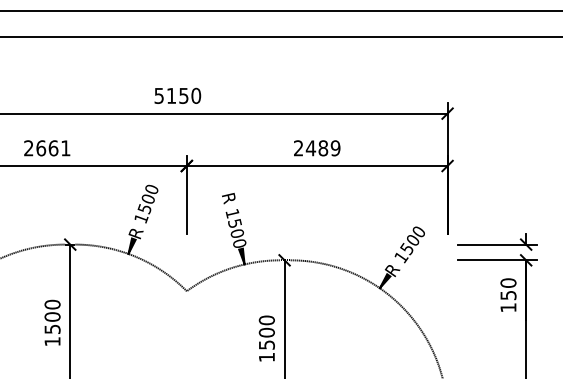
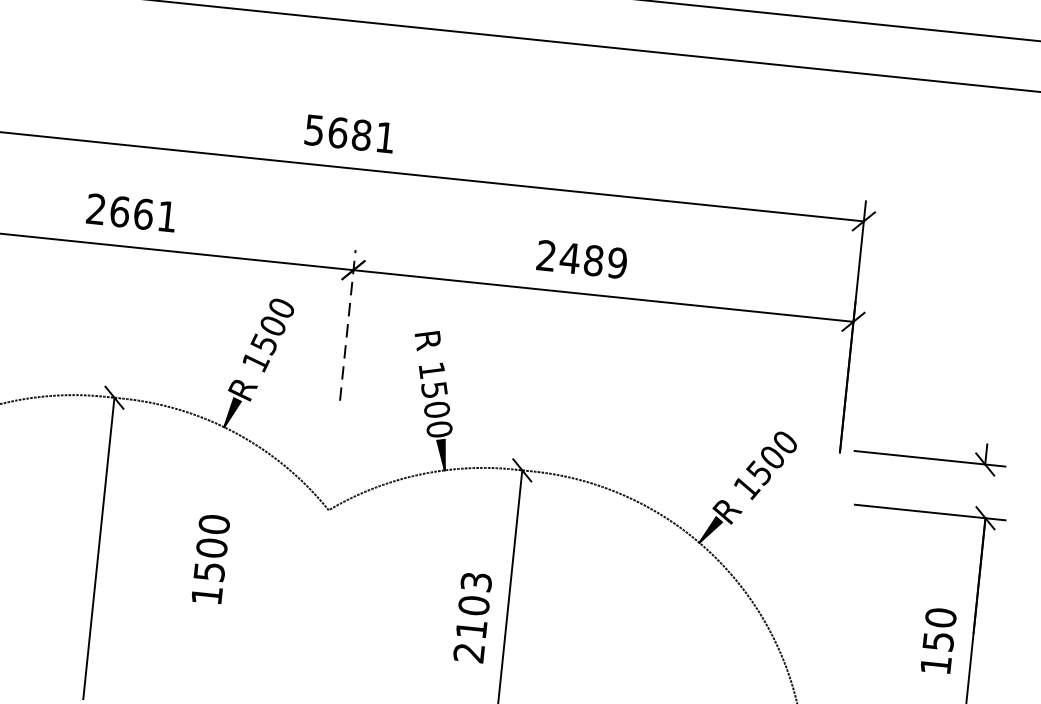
text: (183, 95) -> (361, 134), 5150 -> 5681
text: (47, 148) -> (132, 213), moved
text: (317, 148) -> (582, 259), moved
line: (186, 194) -> (347, 324), solid -> dashed
part: (497, 241) -> (930, 452), moved
text: (508, 294) -> (938, 639), moved
text: (52, 322) -> (210, 558), moved
text: (266, 338) -> (472, 616), 1500 -> 2103

